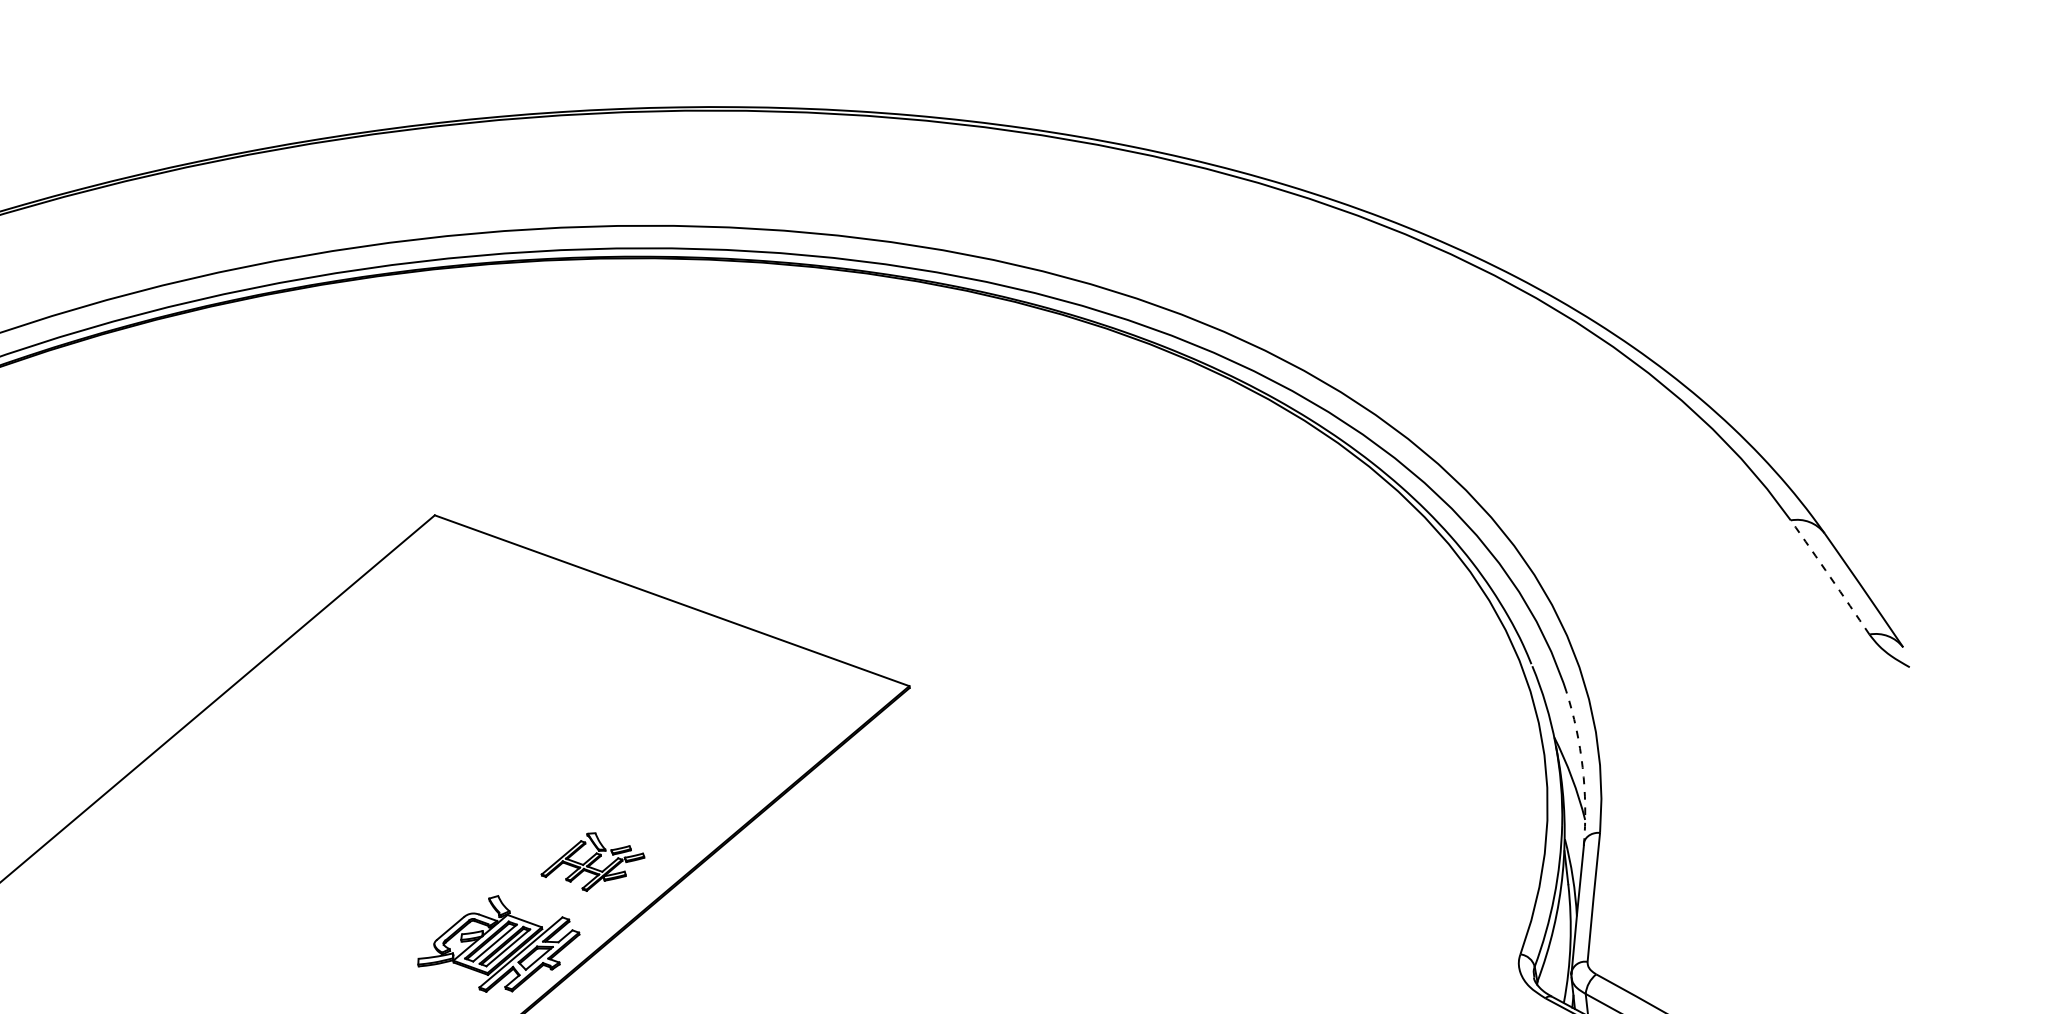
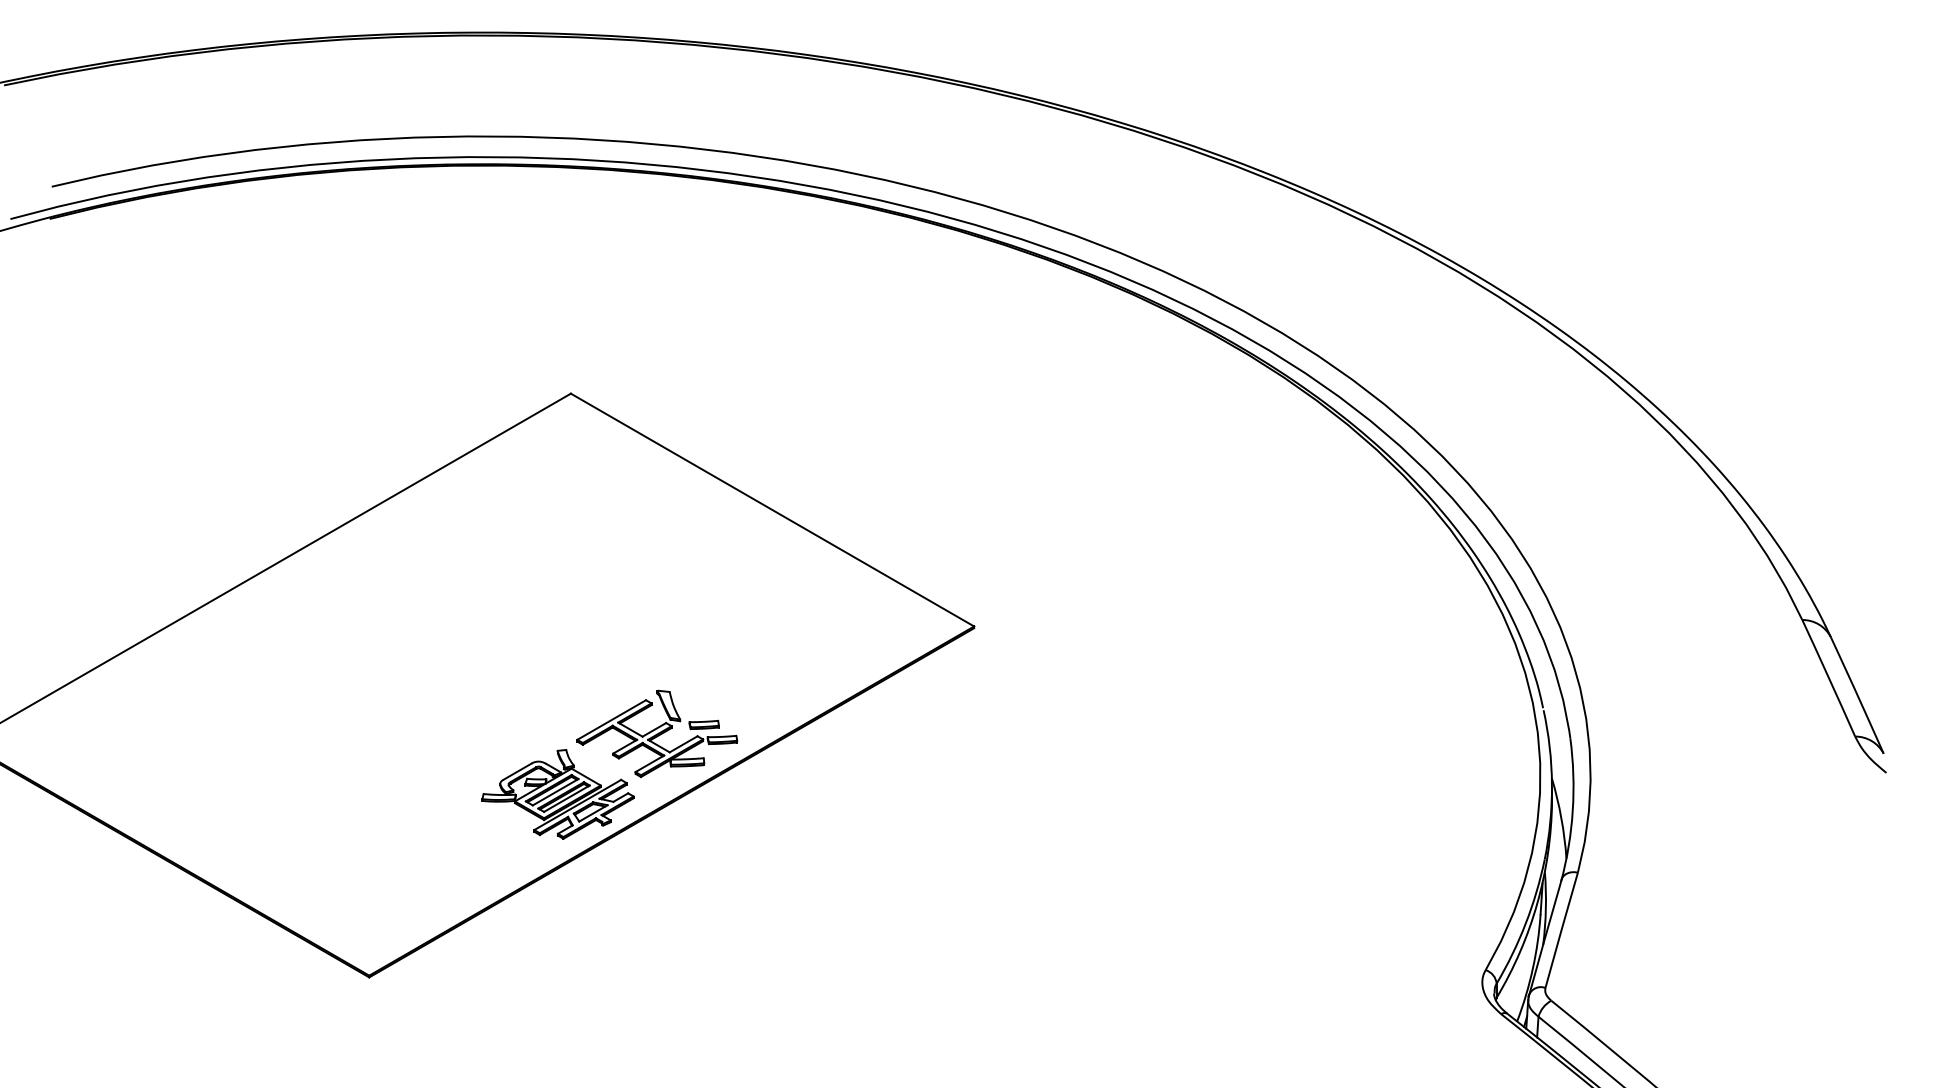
arc: (1830, 577) -> (1829, 678), dashed -> solid
arc: (1582, 767) -> (1572, 810), dashed -> solid
part: (592, 860) -> (657, 733), size x1.67

